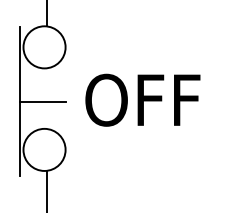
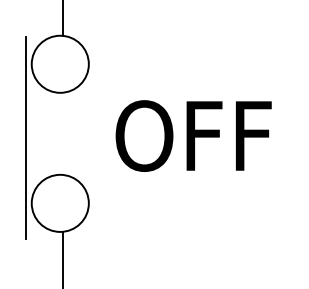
line: (42, 101) -> (57, 137), removed

